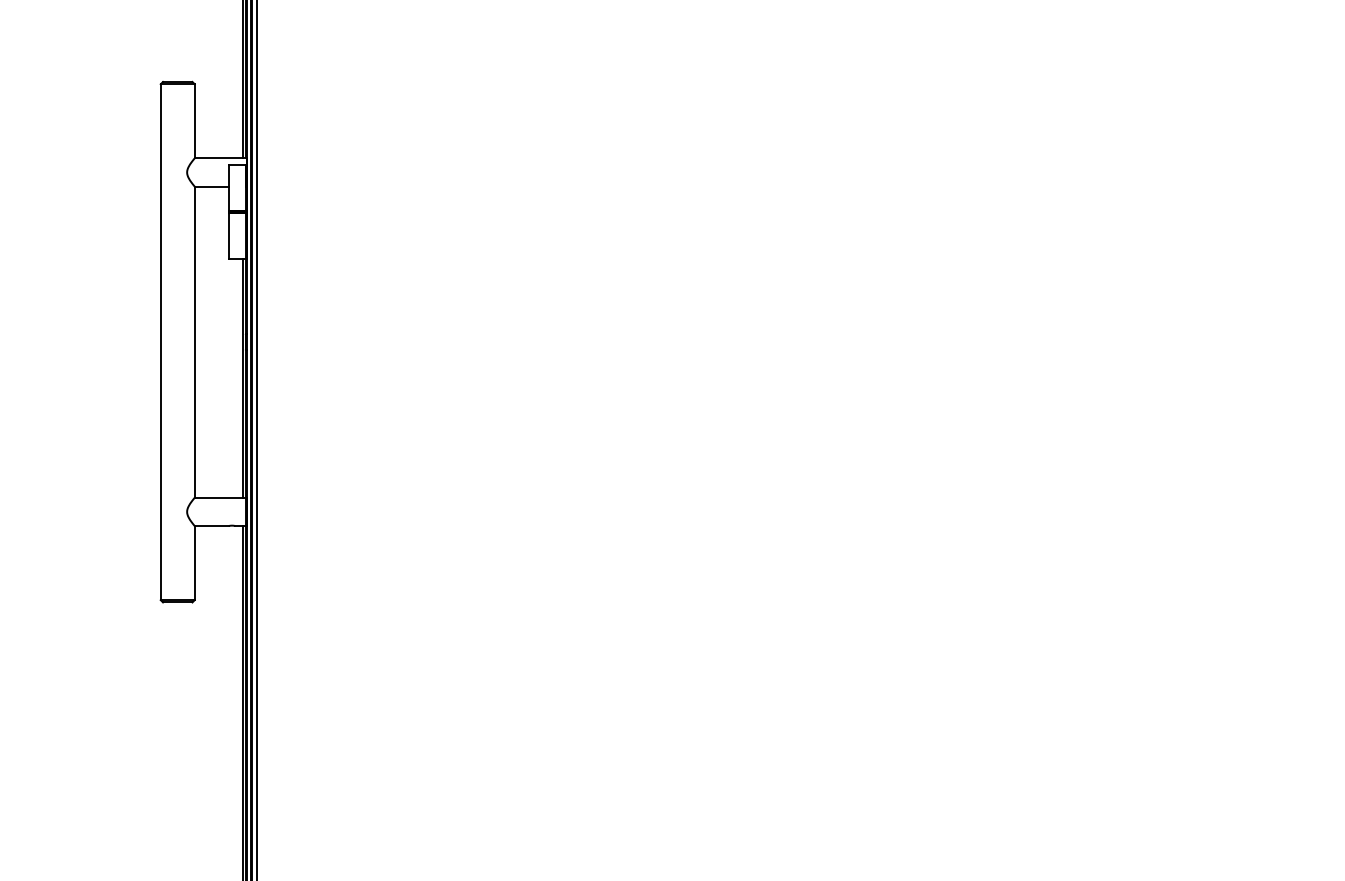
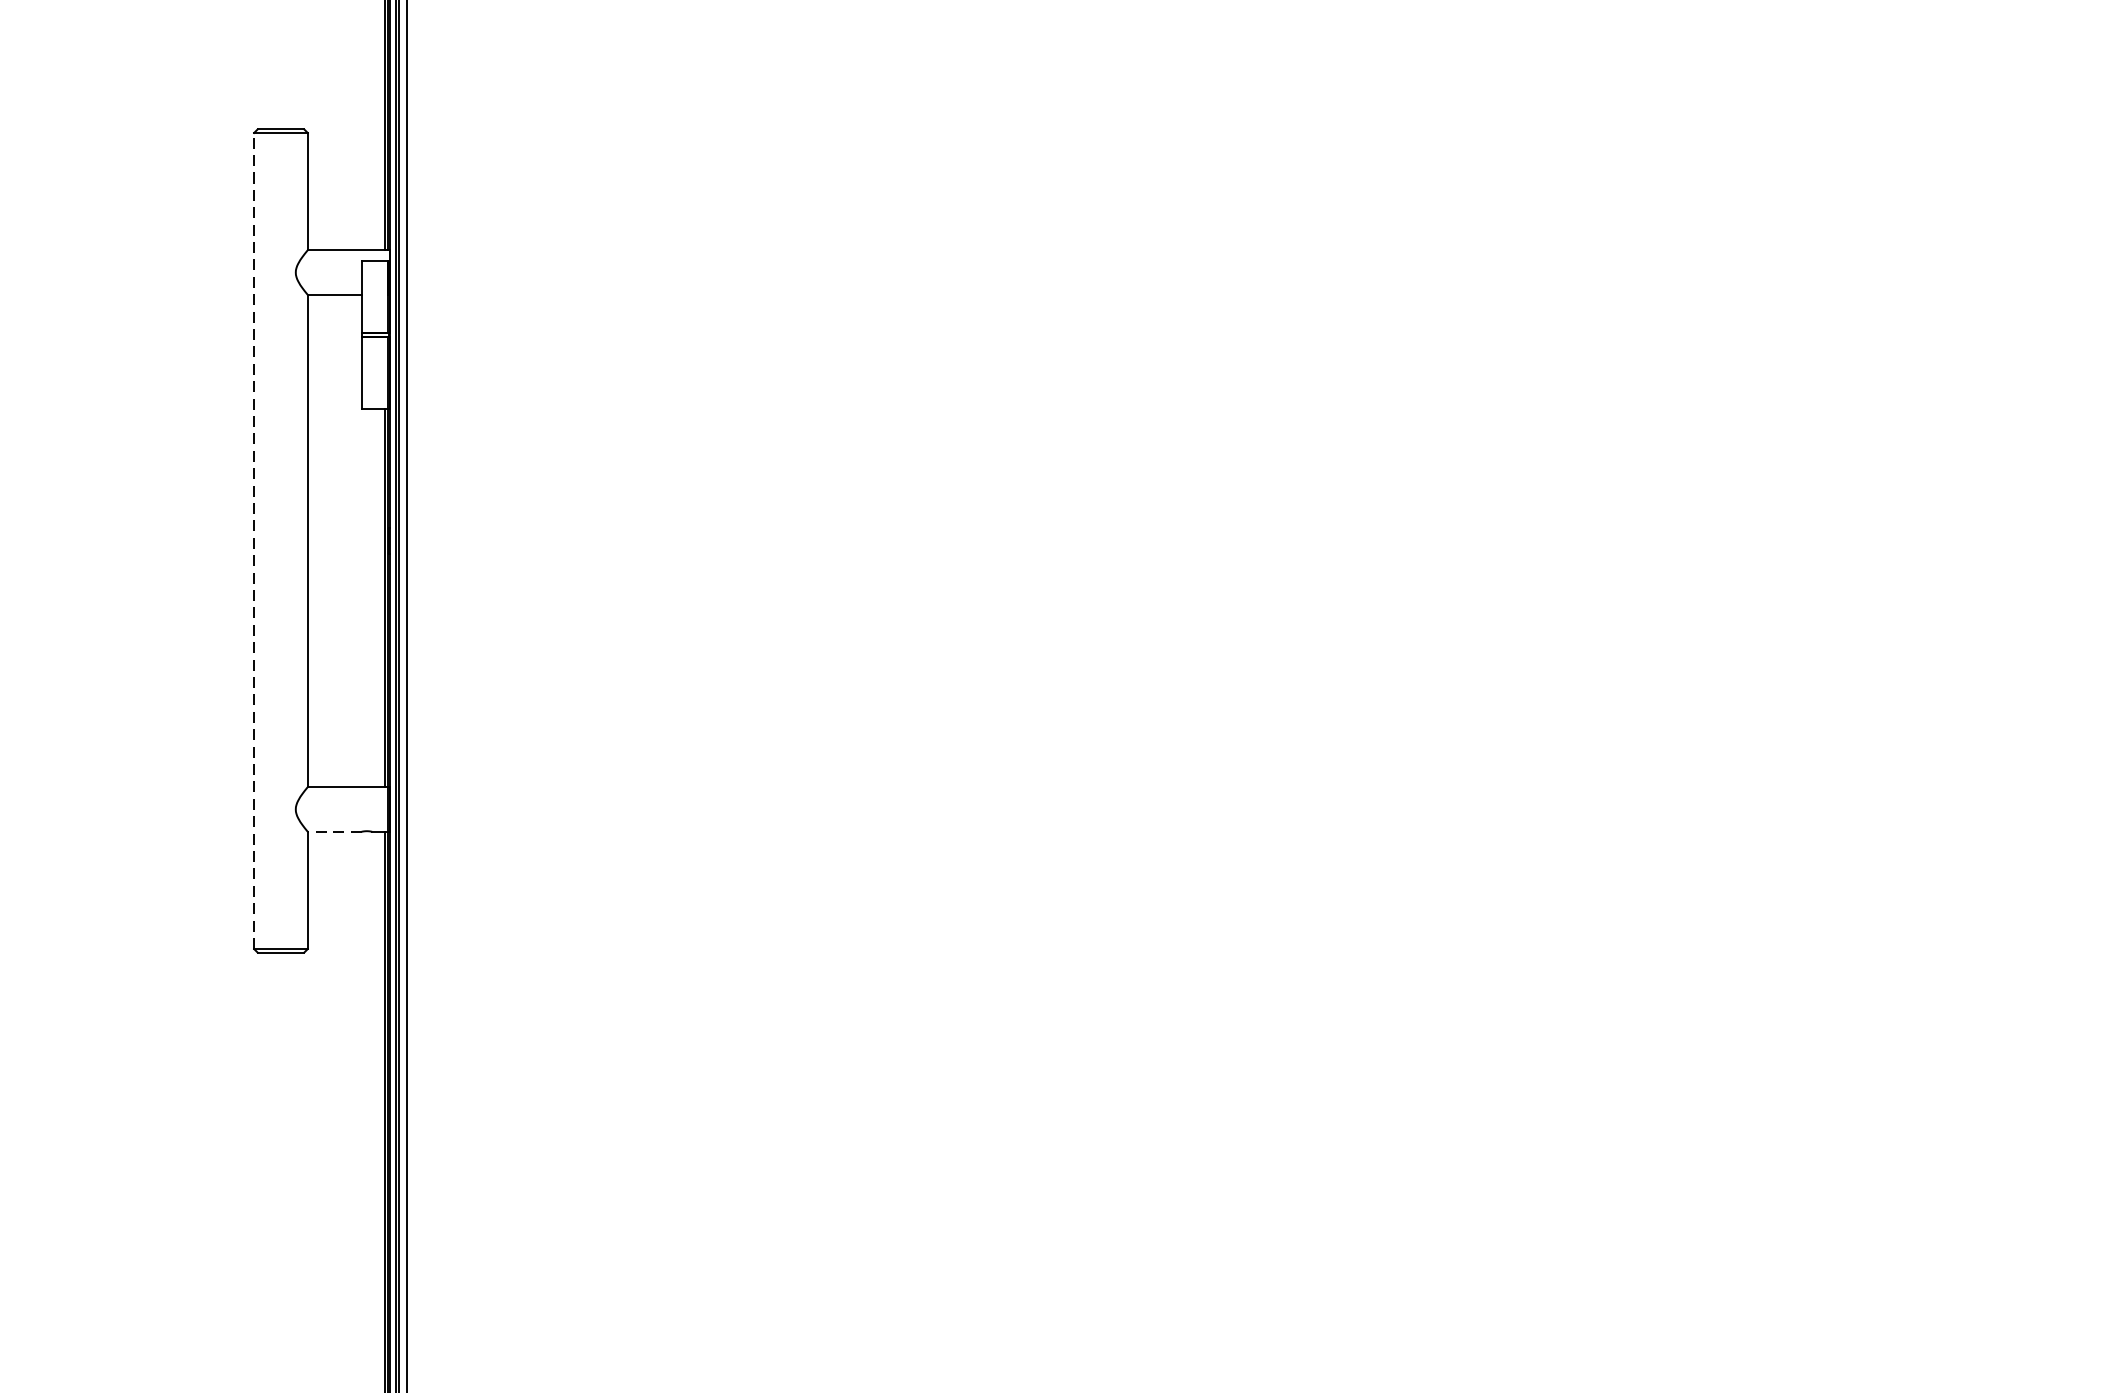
line: (160, 342) -> (253, 541), solid -> dashed
line: (211, 526) -> (334, 832), solid -> dashed

